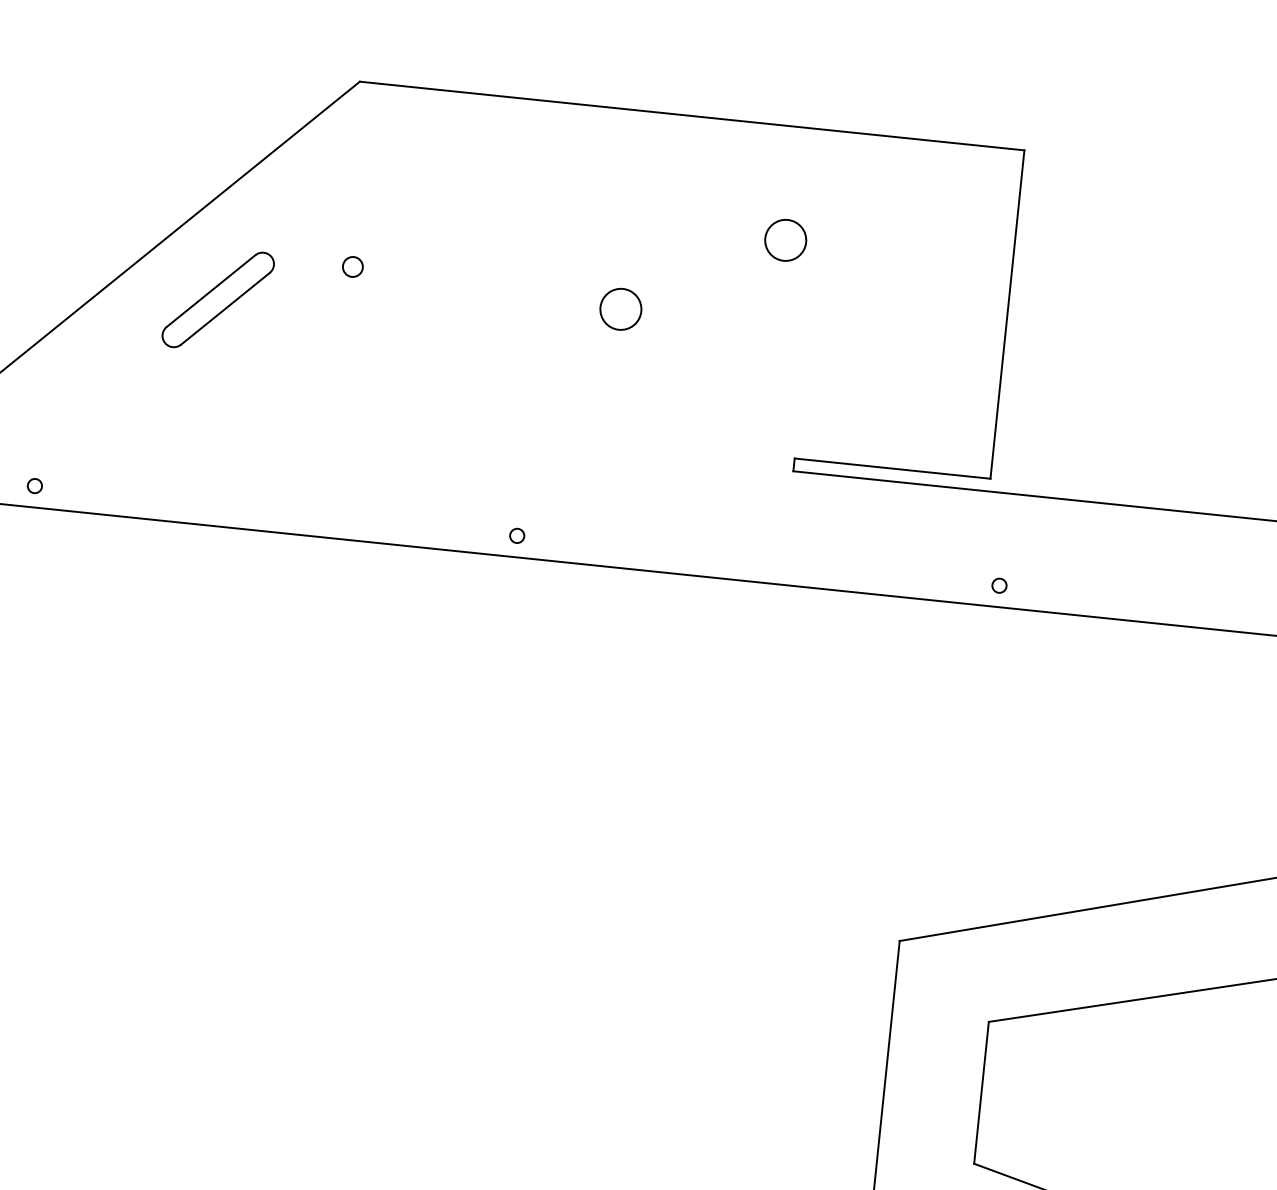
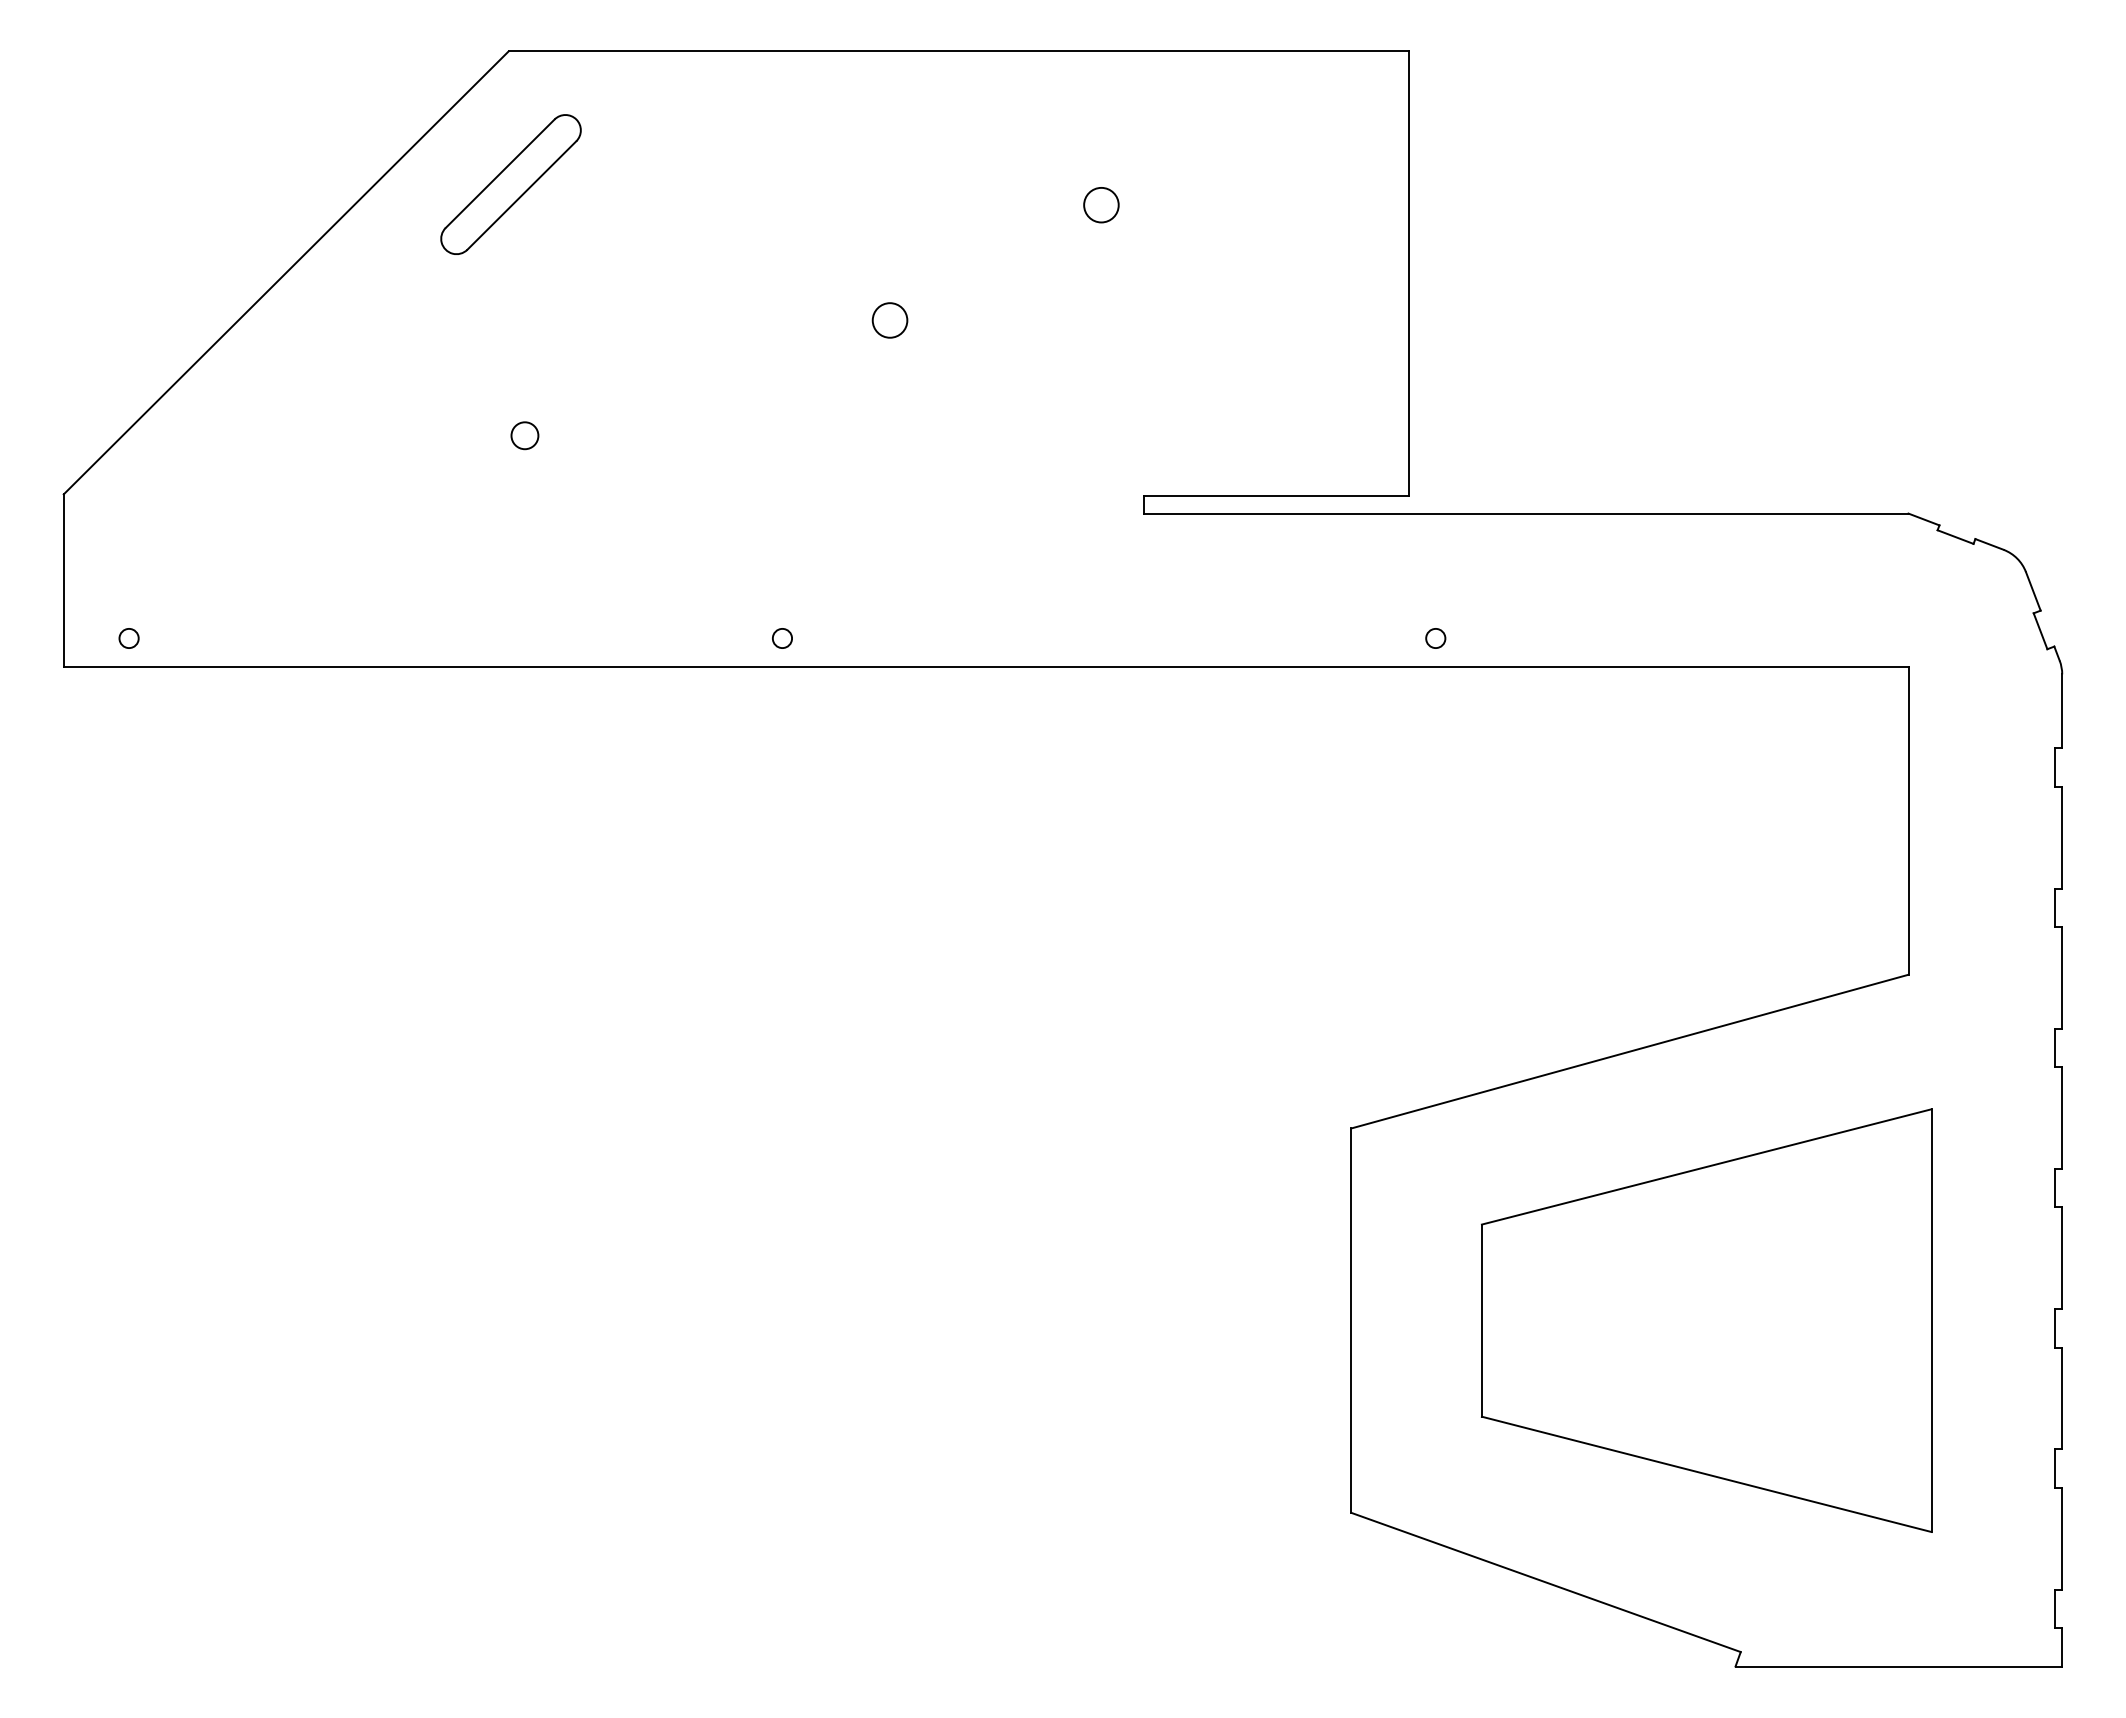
circle: (785, 239) -> (1101, 204), size x0.62
circle: (352, 266) -> (524, 435), moved
part: (217, 299) -> (510, 184), moved
circle: (620, 309) -> (889, 320), size x0.62

